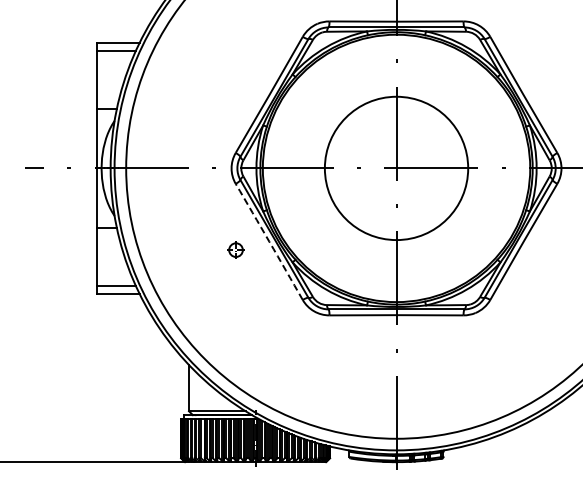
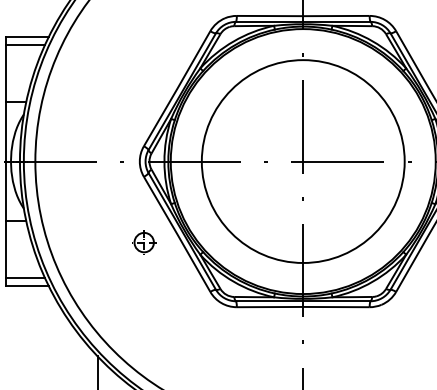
circle: (396, 168) -> (303, 161), size x1.43
arc: (269, 241) -> (177, 233), dashed -> solid
part: (235, 249) -> (143, 241), size x1.43

